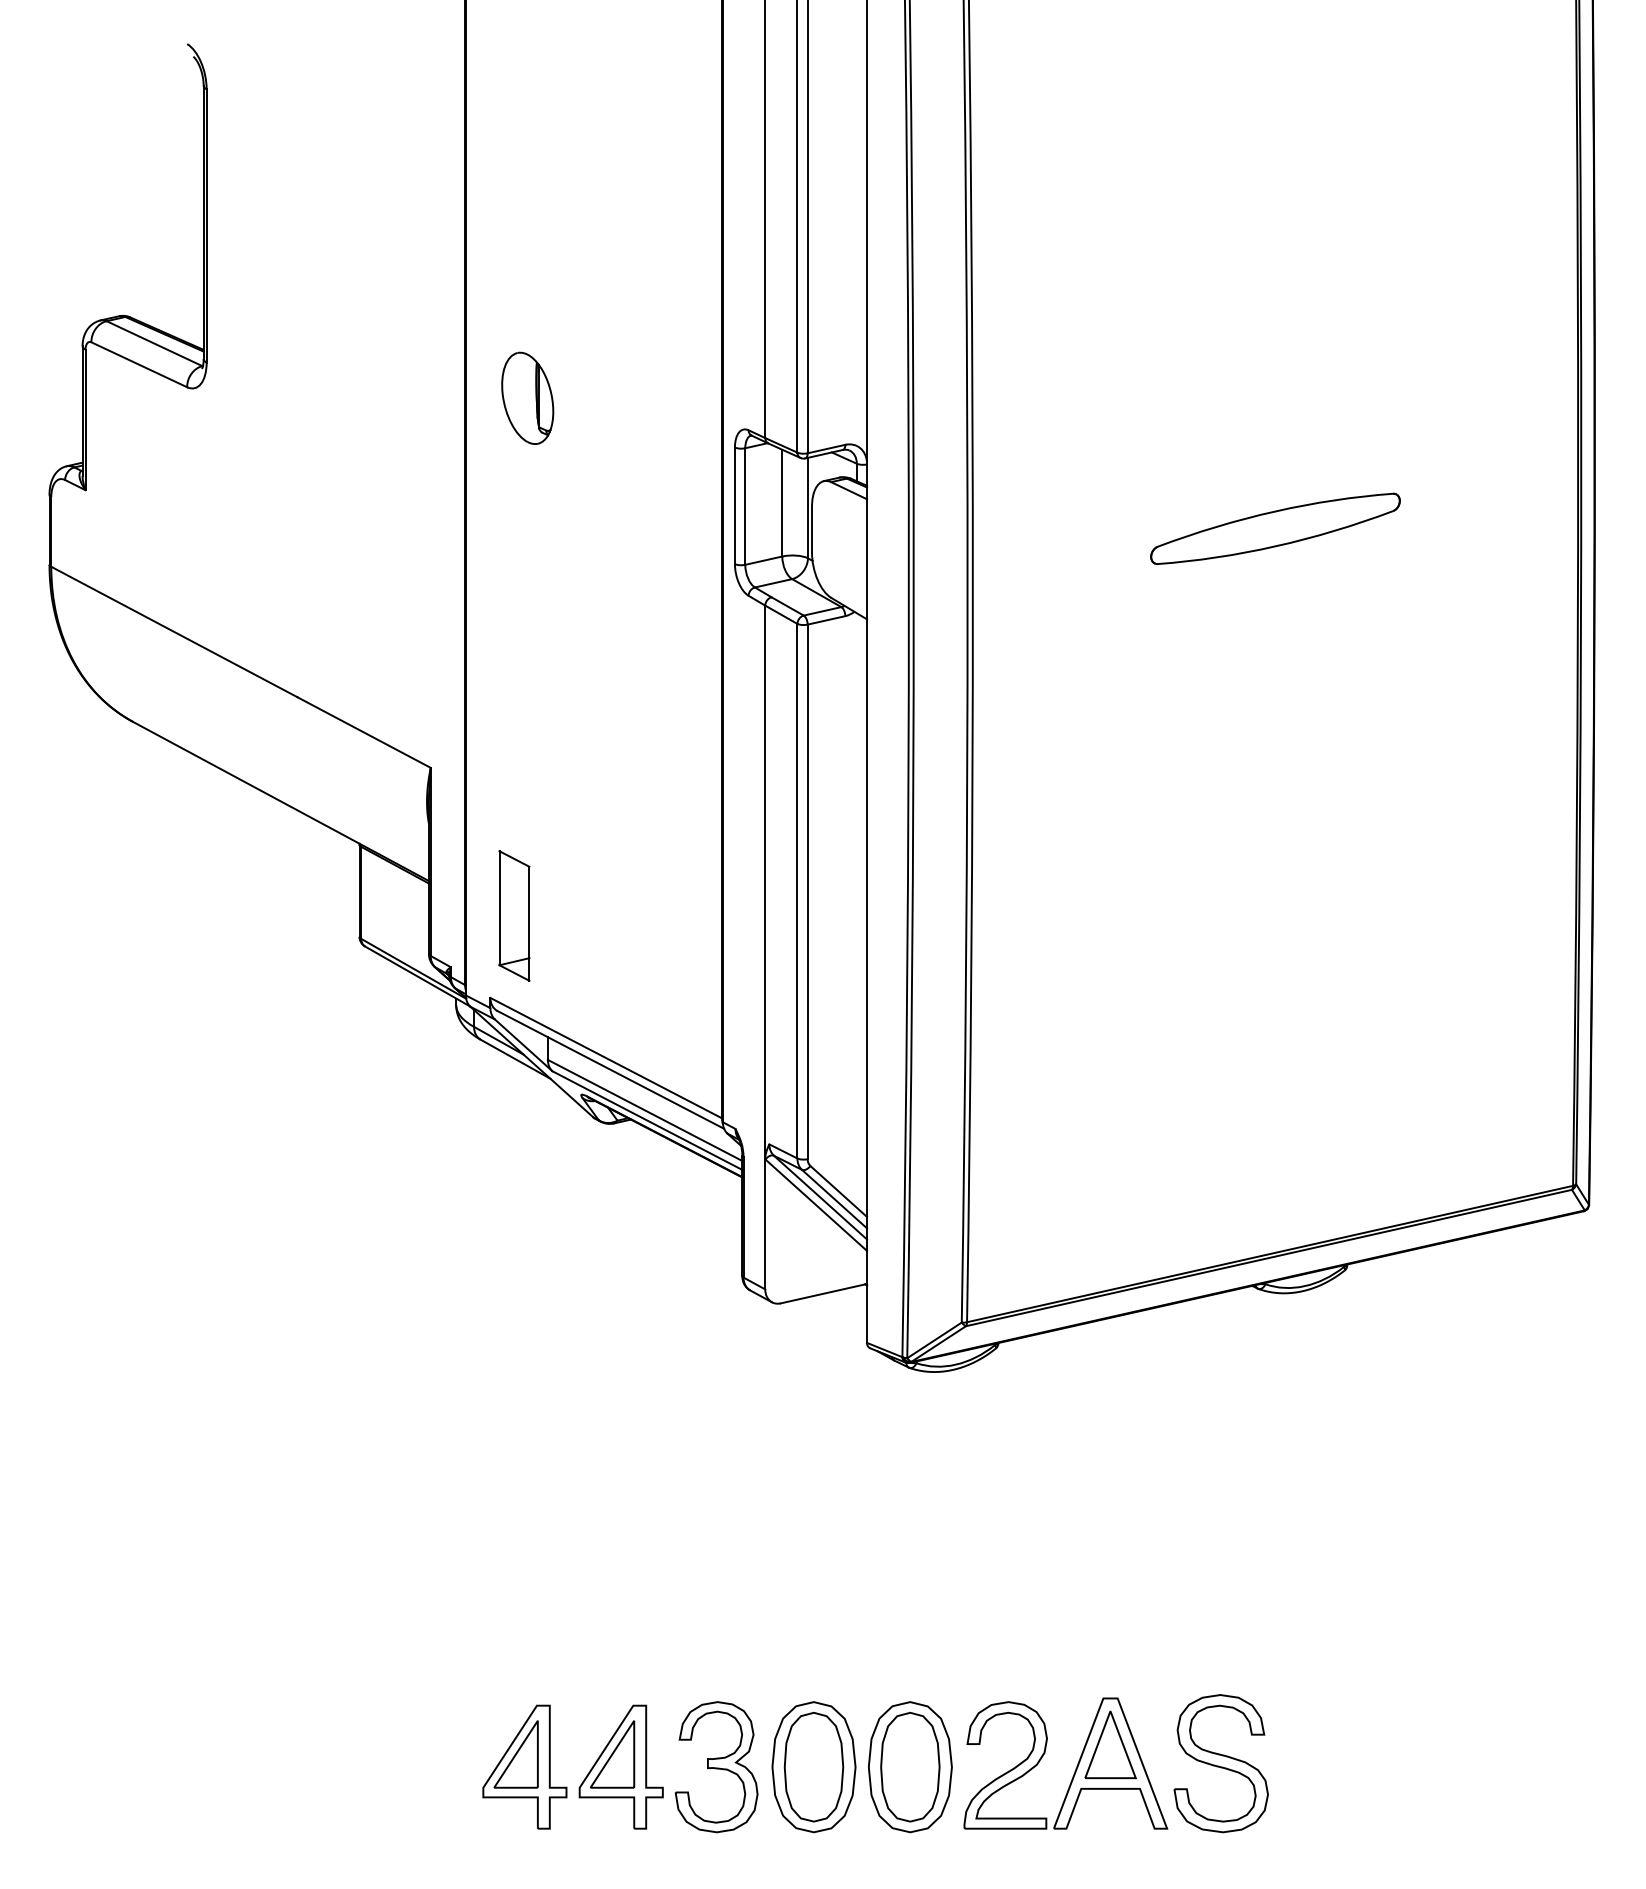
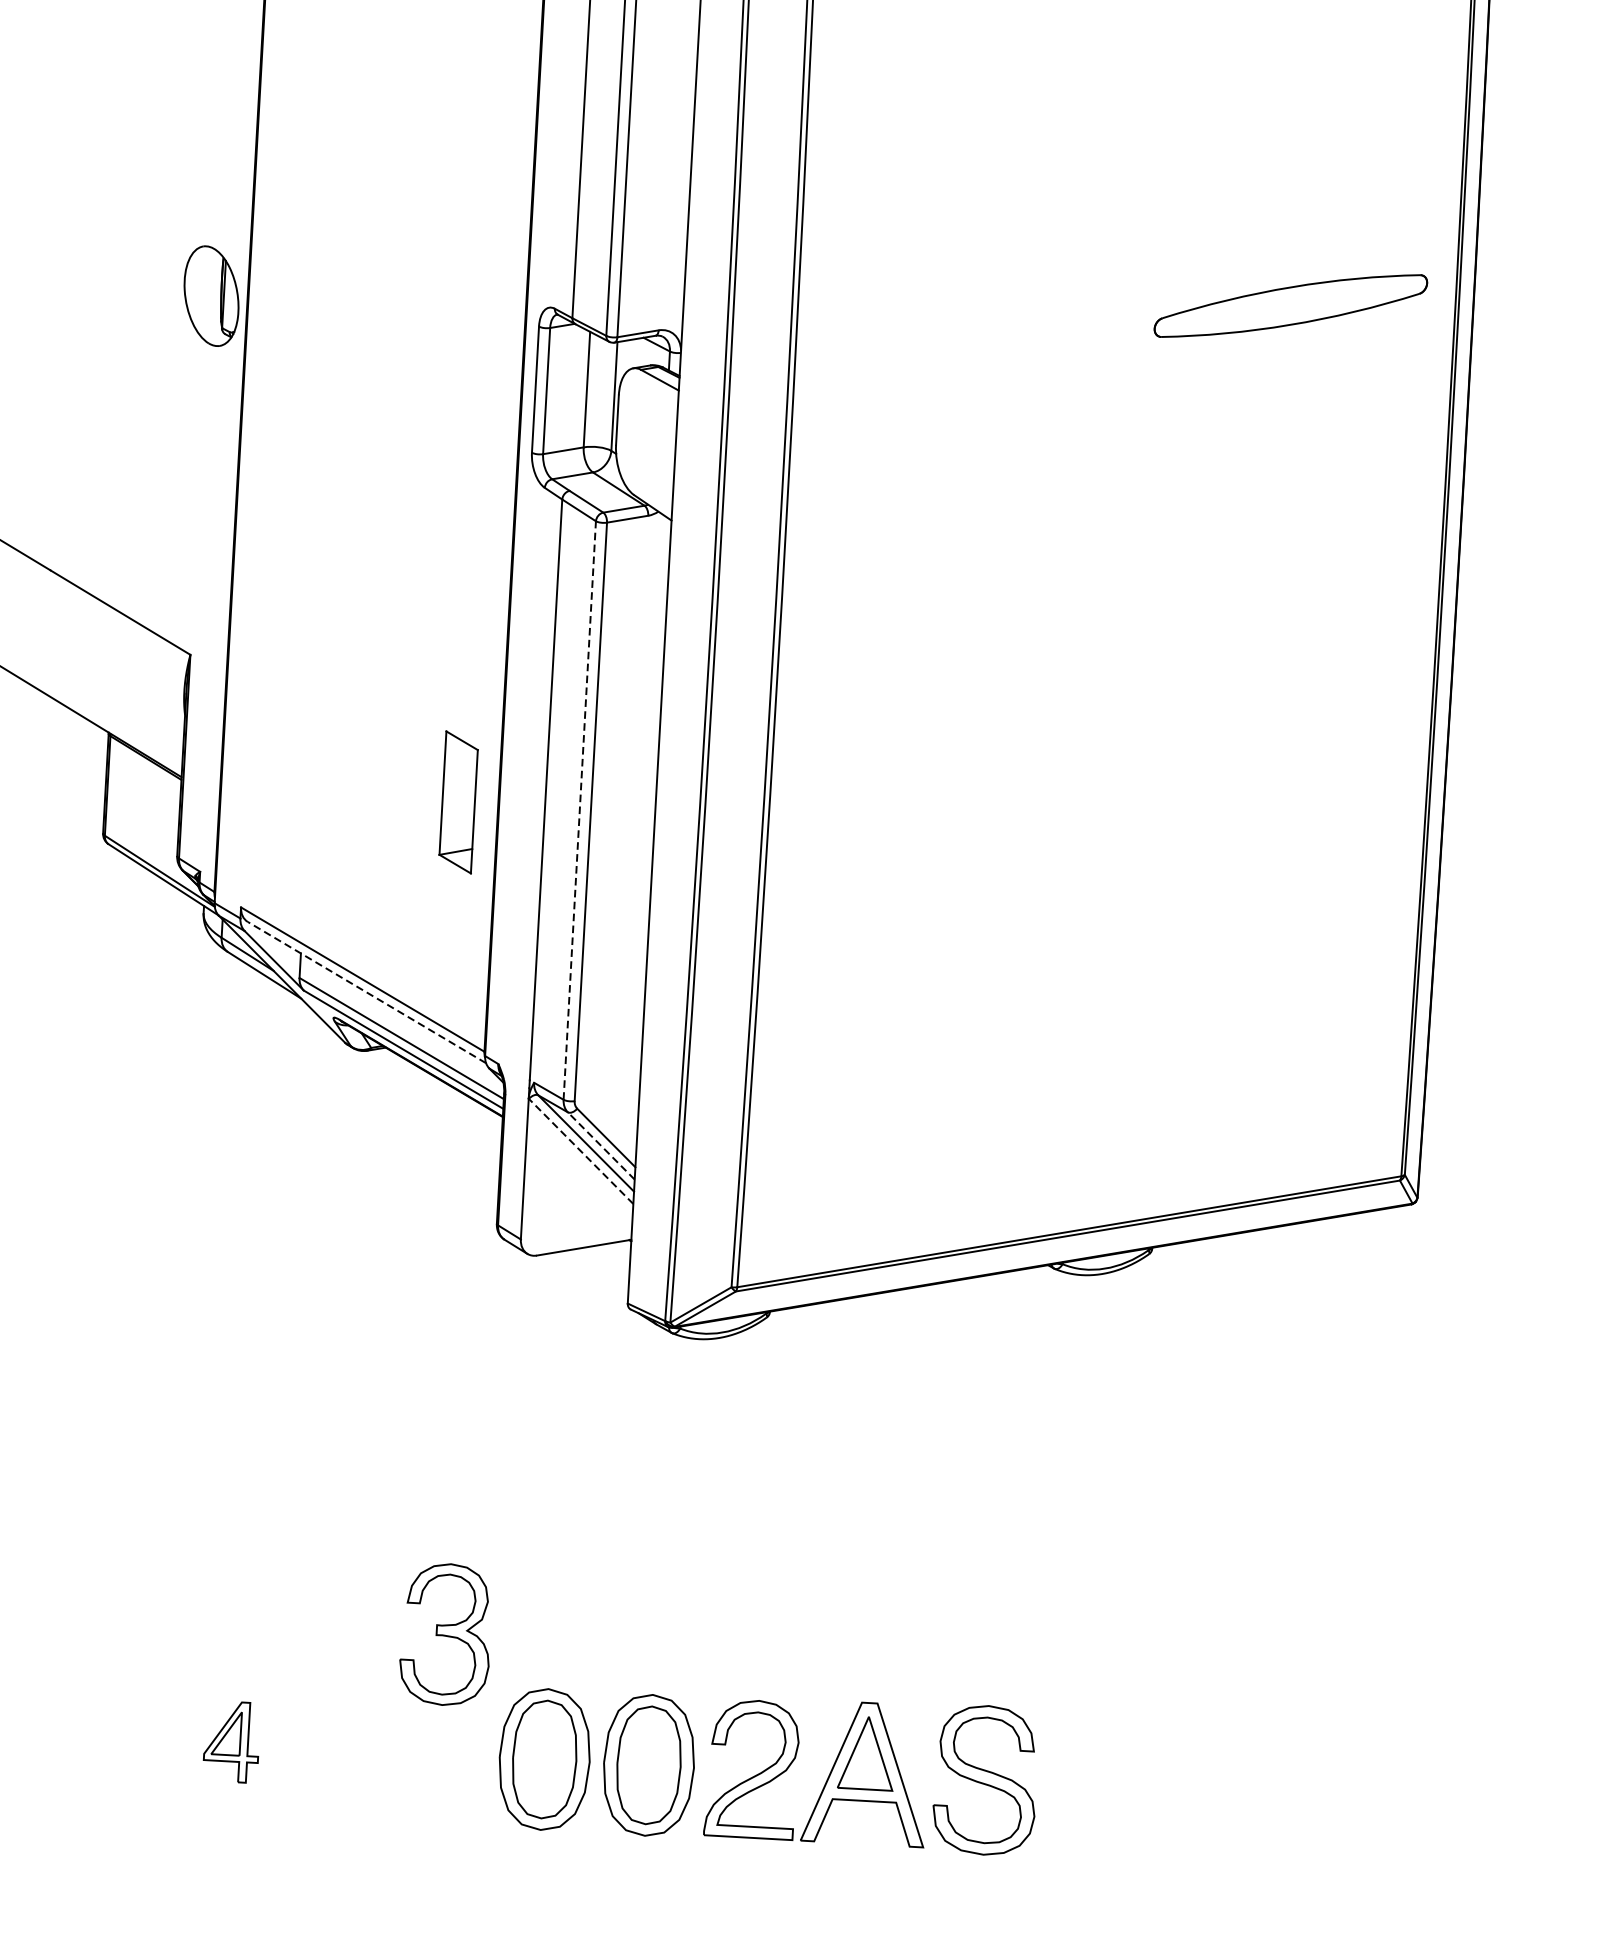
part: (527, 397) -> (211, 295), moved
part: (1275, 528) -> (1290, 305), moved
line: (797, 890) -> (579, 809), solid -> dashed
part: (514, 915) -> (458, 801), moved
line: (610, 1069) -> (366, 992), solid -> dashed
line: (834, 1199) -> (601, 1146), solid -> dashed
line: (815, 1204) -> (580, 1150), solid -> dashed
part: (524, 1766) -> (231, 1741), size x0.6
part: (620, 1766) -> (335, 1747), removed
part: (716, 1767) -> (445, 1634), moved

